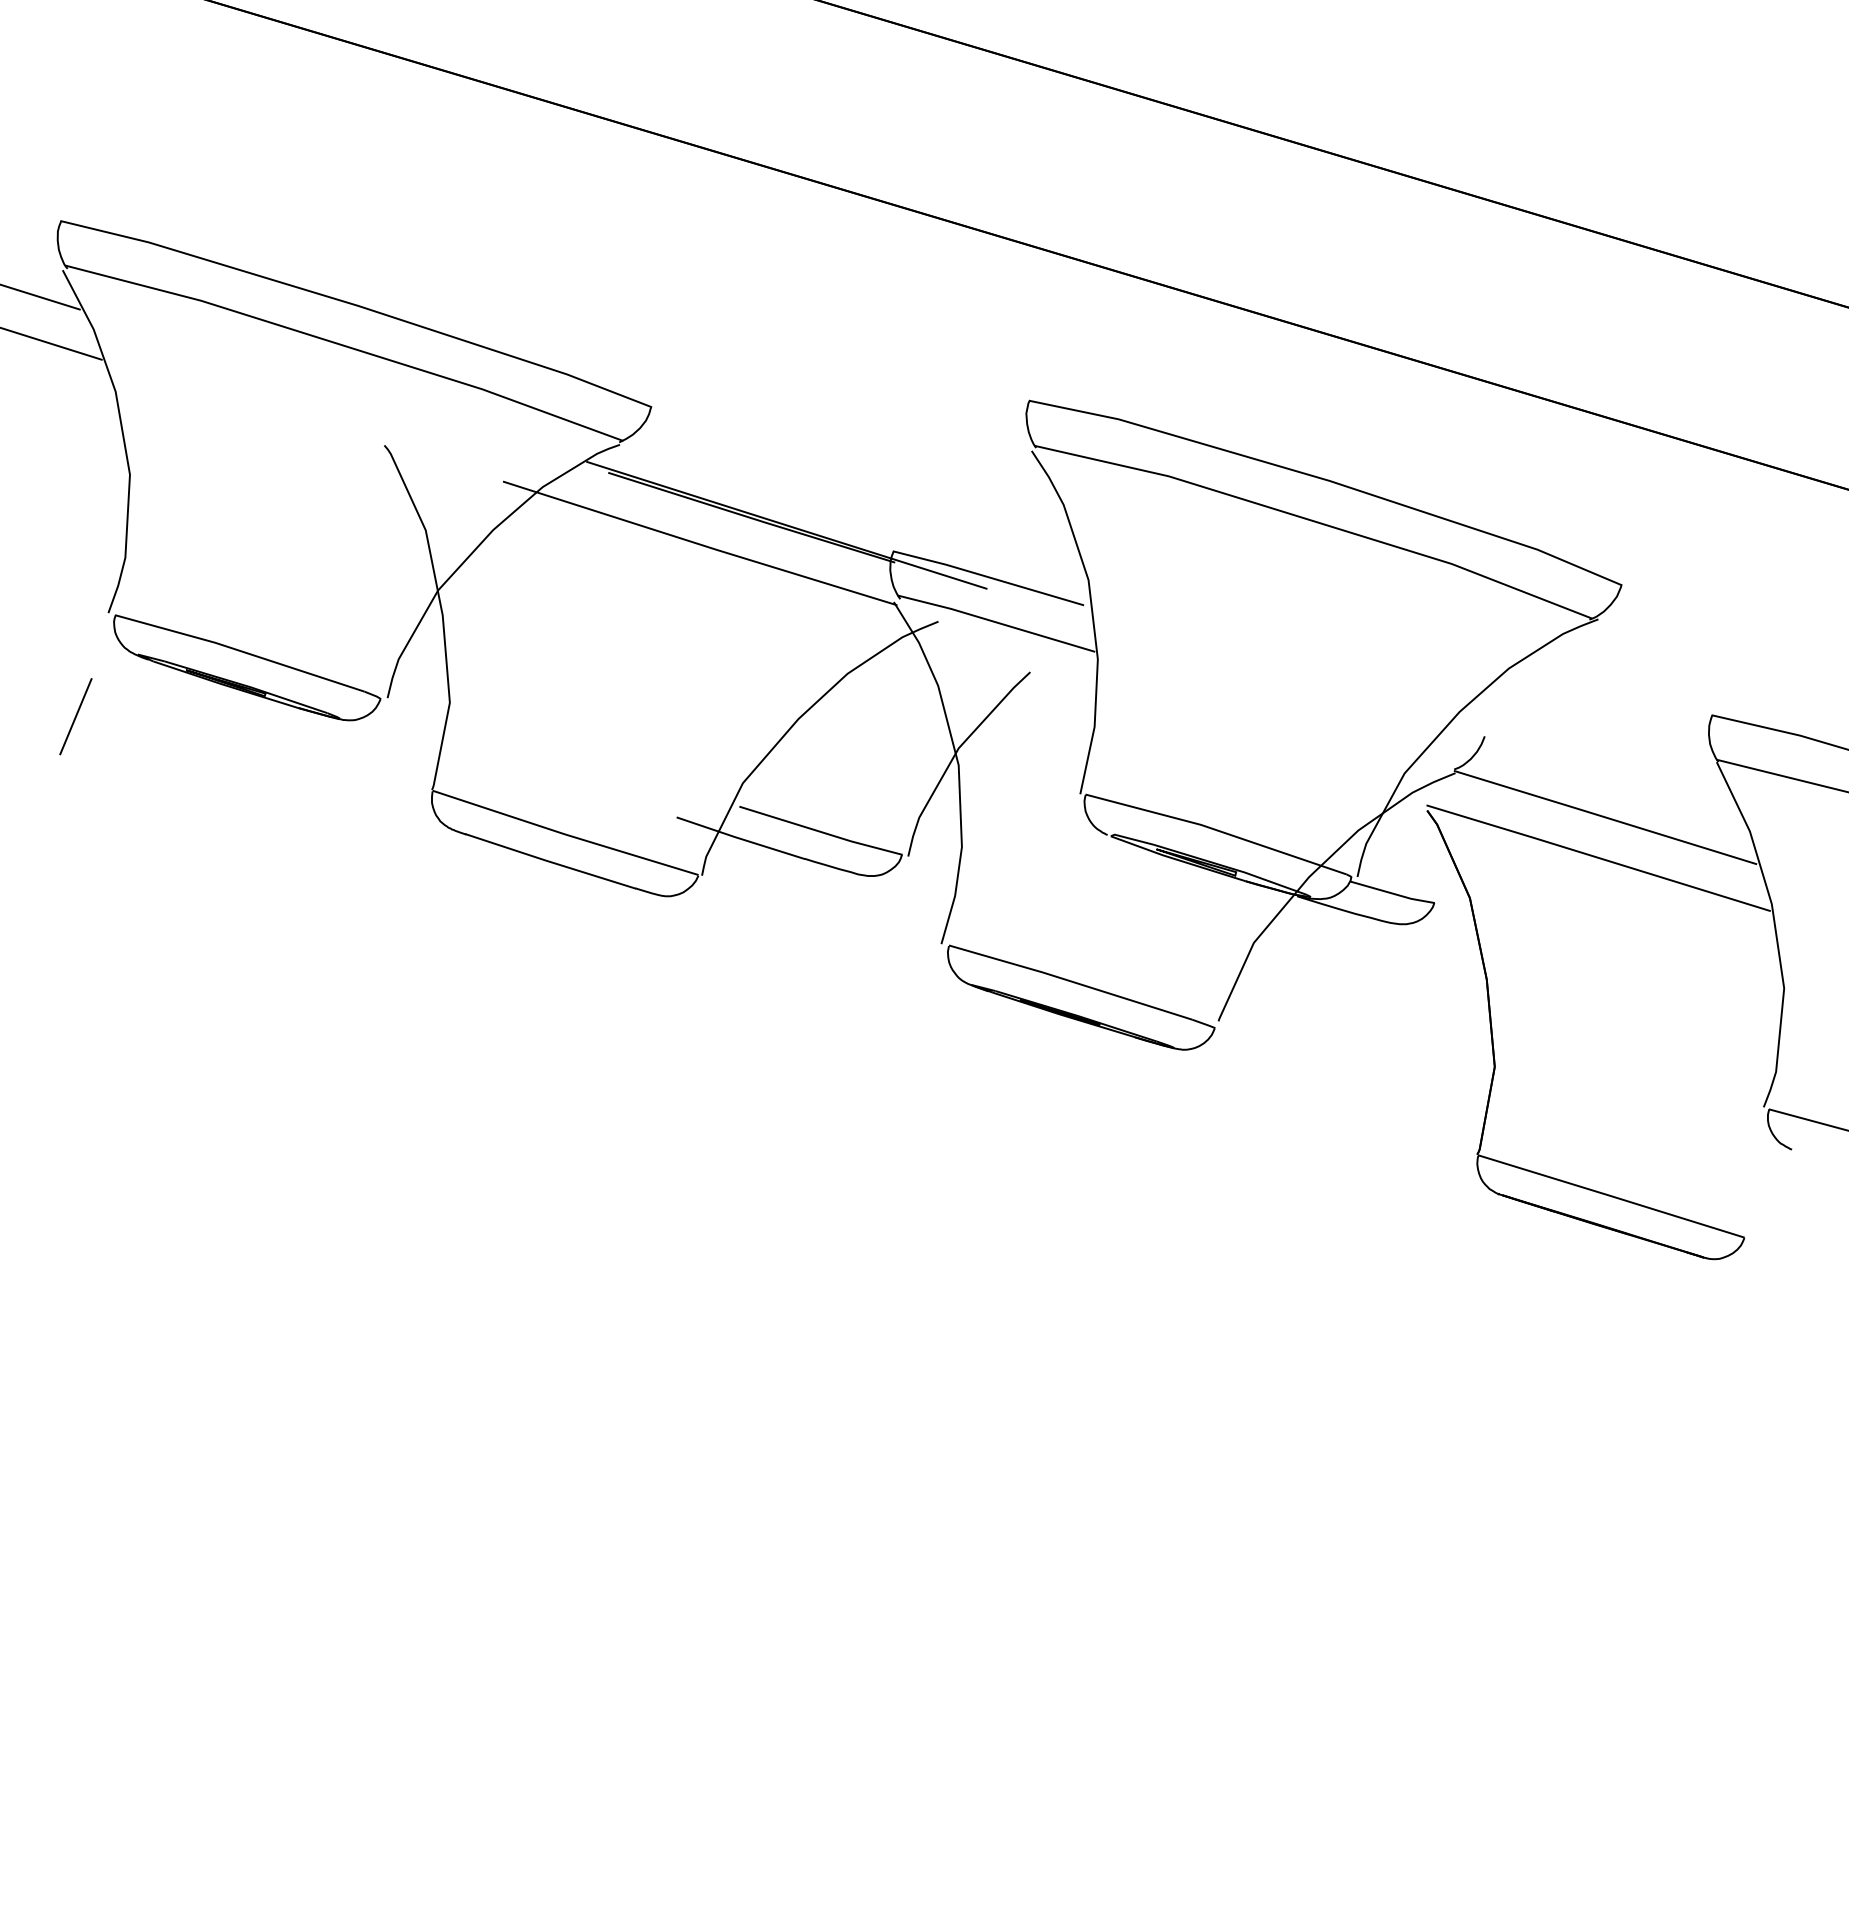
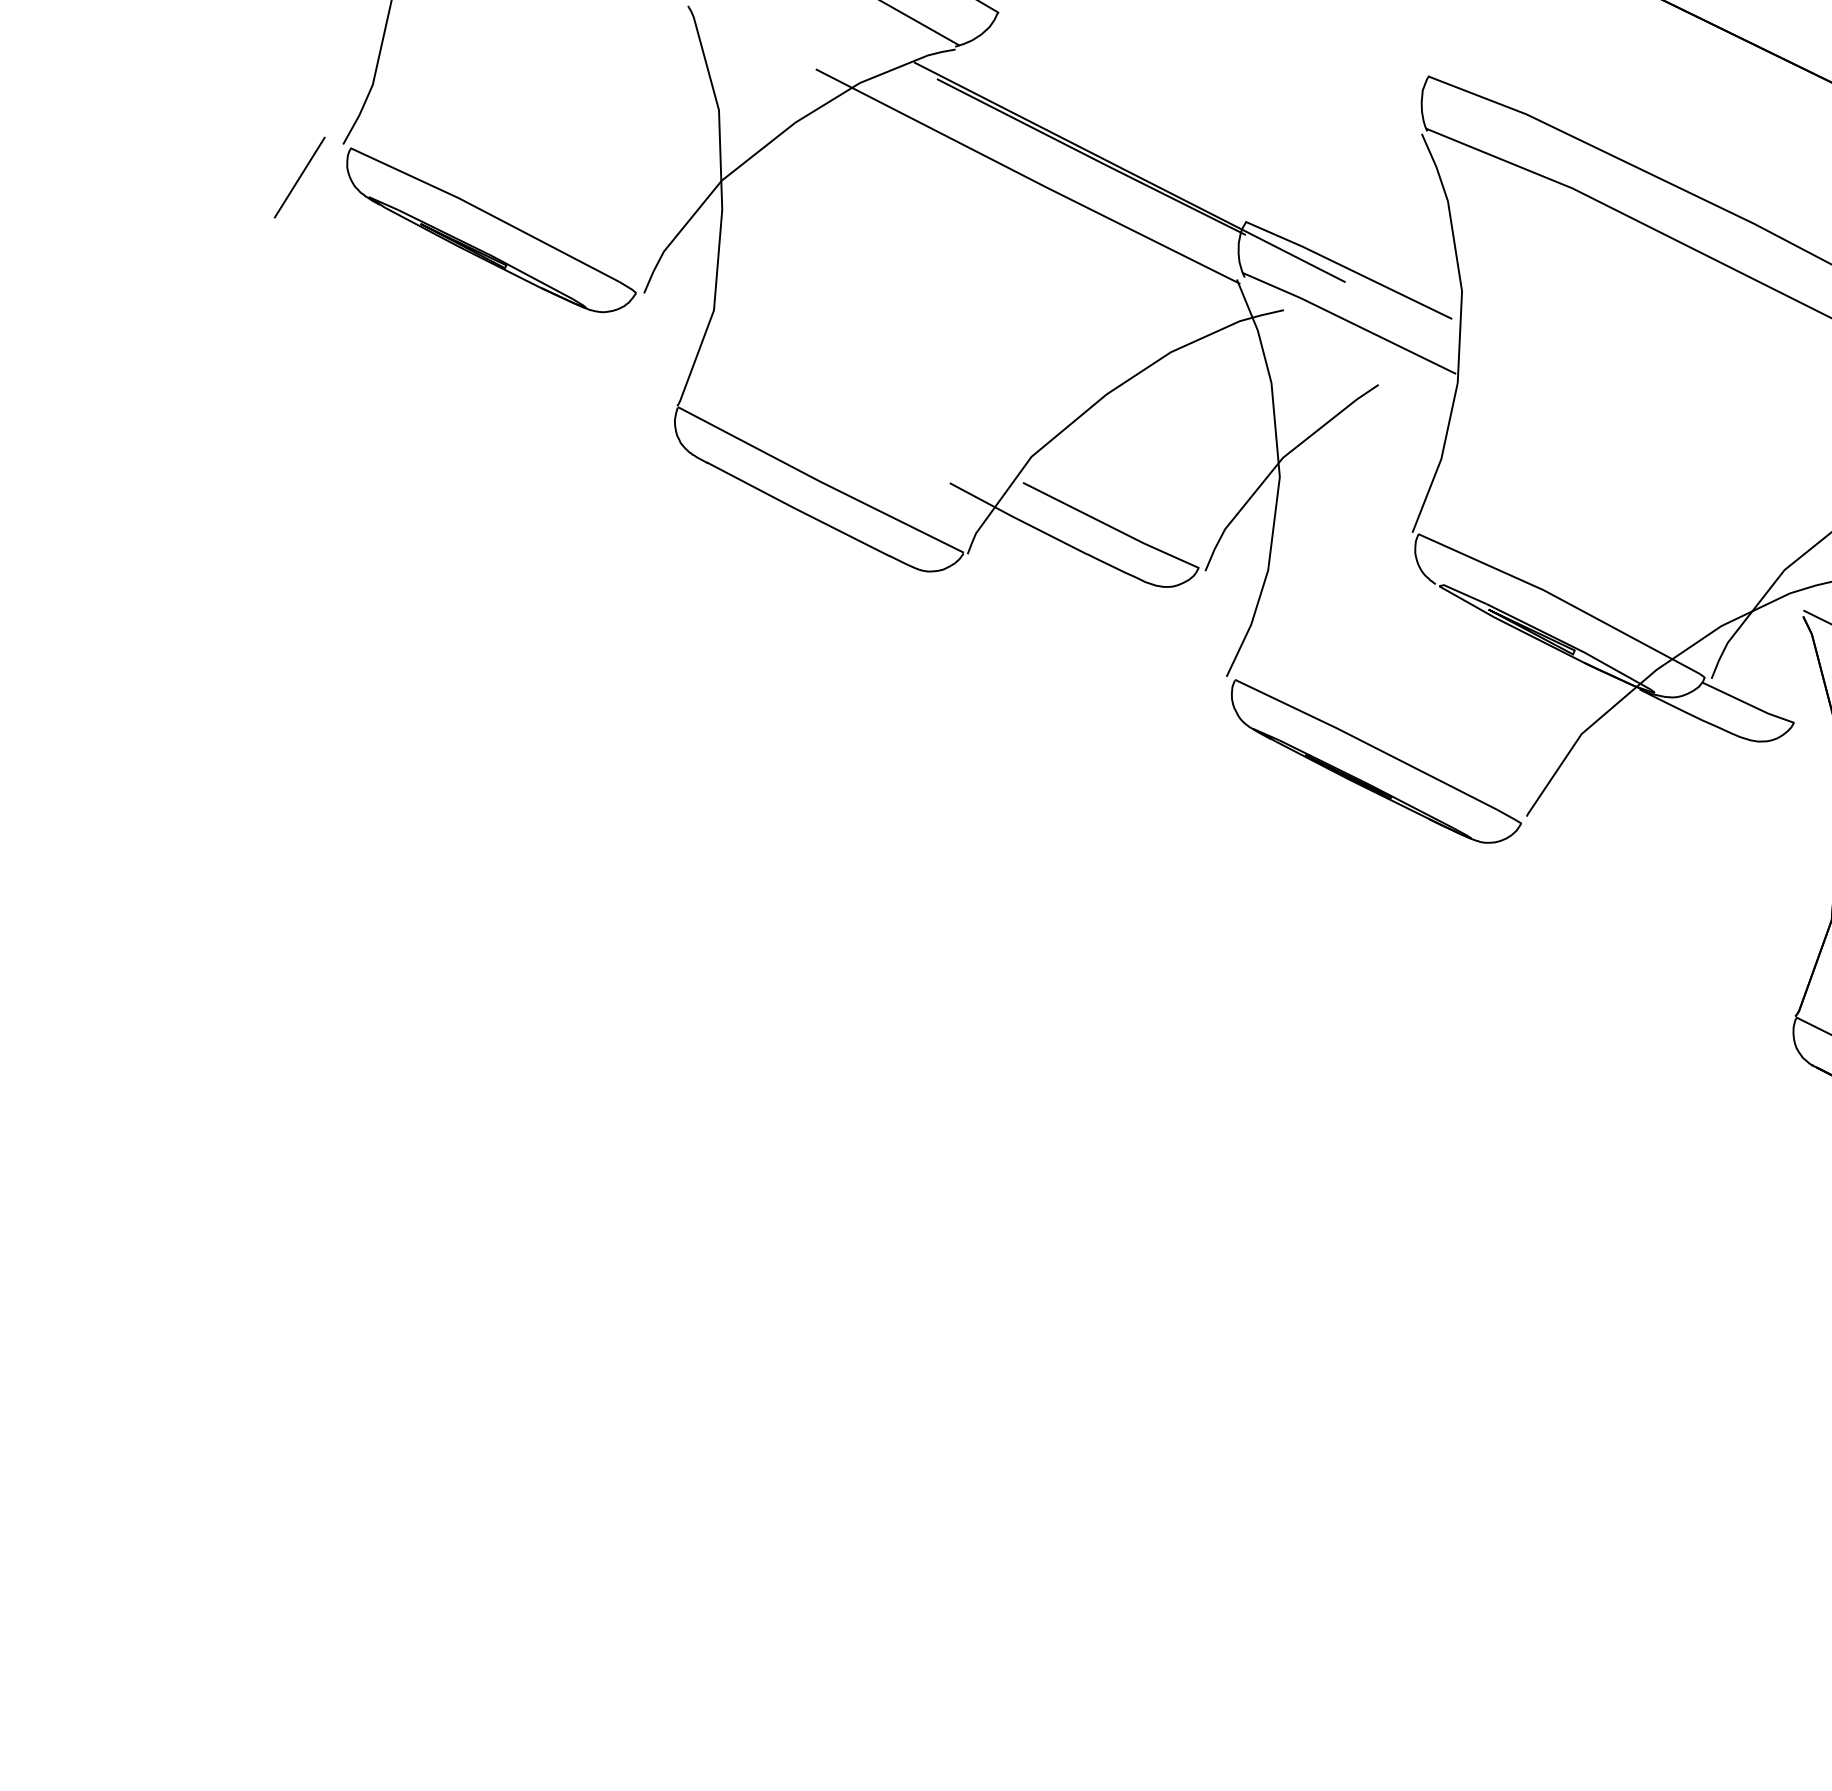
line: (75, 716) -> (299, 177), moved

